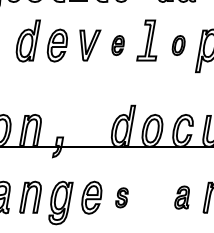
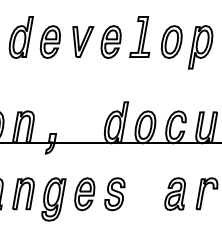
part: (117, 45) -> (110, 41), size x1.67
part: (178, 45) -> (171, 41), size x1.67
part: (181, 197) -> (174, 193), size x1.43
part: (121, 198) -> (114, 194), size x1.67

